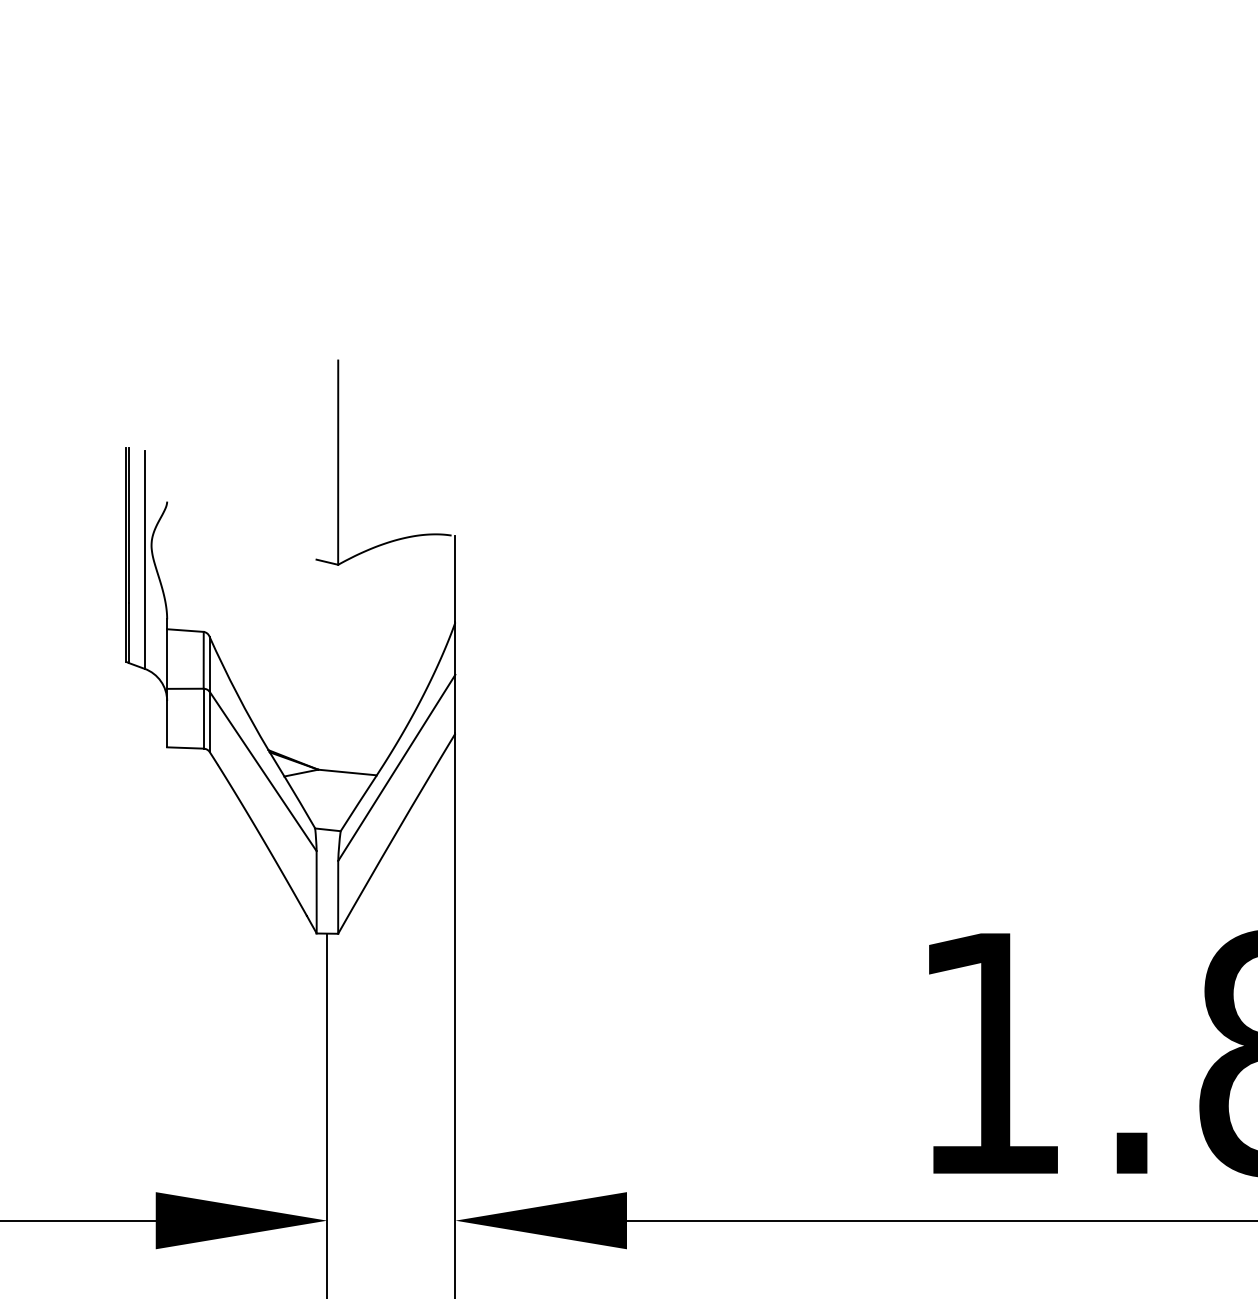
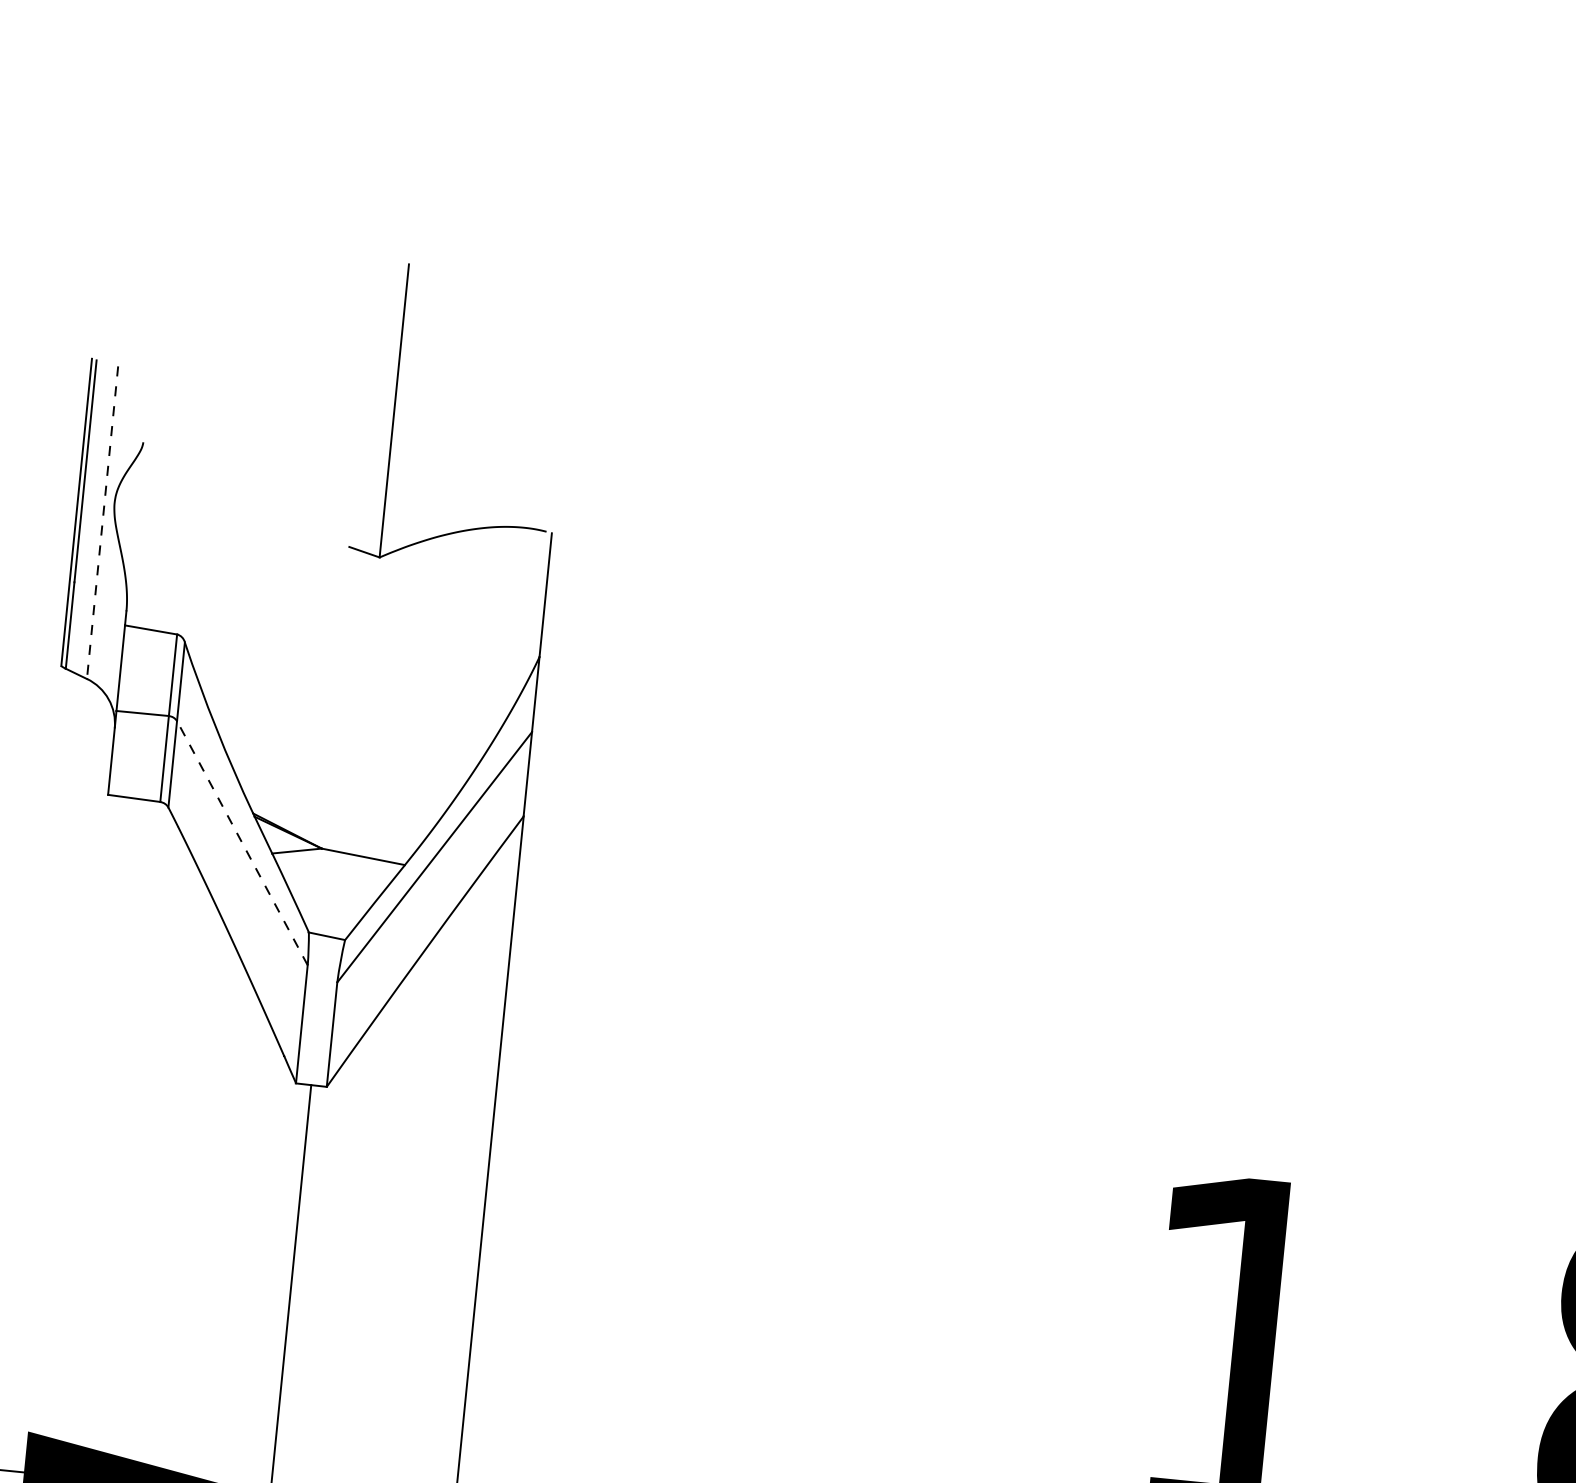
line: (144, 559) -> (102, 522), solid -> dashed
line: (262, 771) -> (241, 843), solid -> dashed

